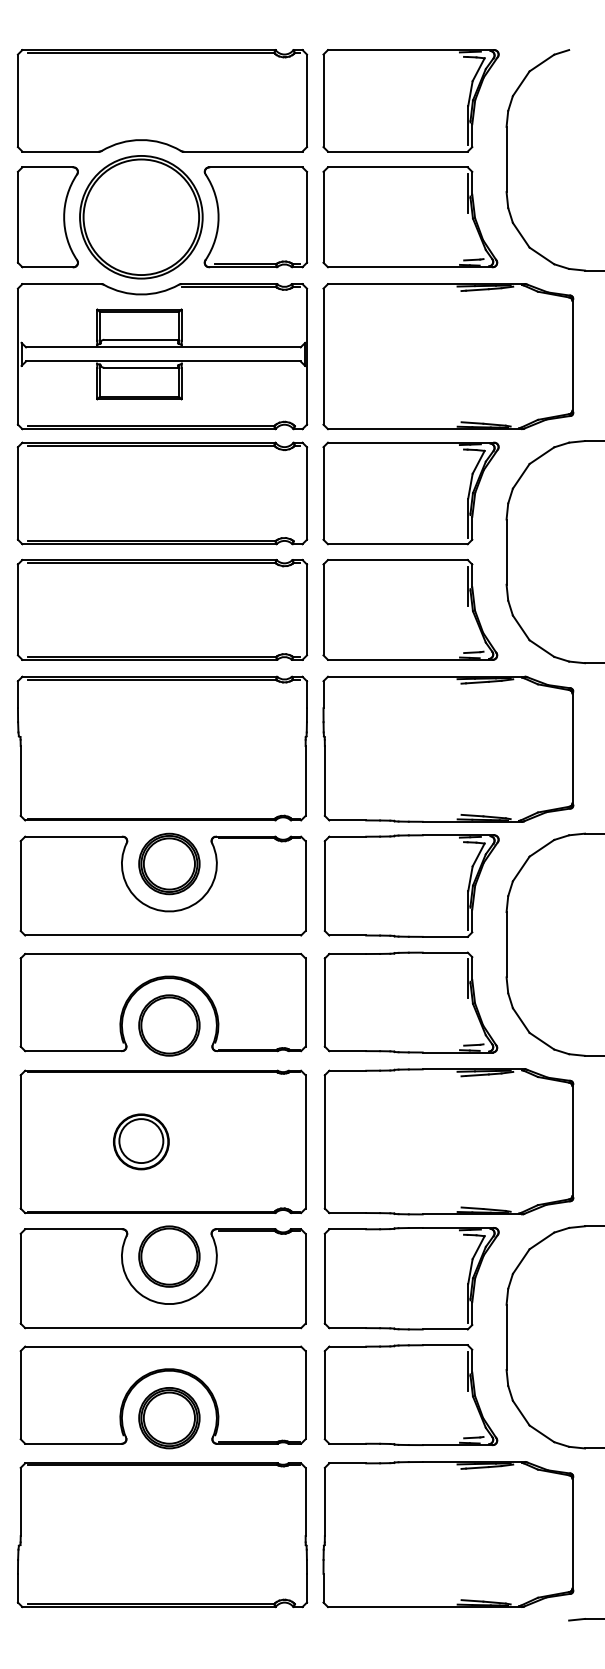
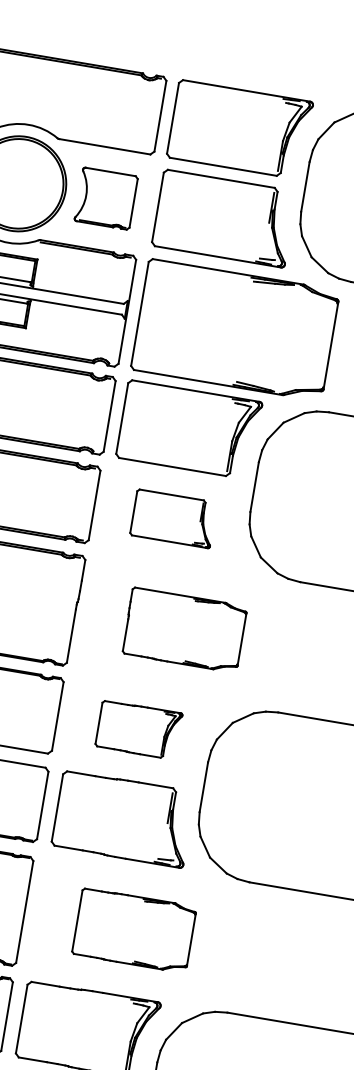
part: (255, 217) -> (105, 198), size x0.7
part: (410, 609) -> (173, 518), size x0.6
part: (448, 748) -> (184, 629), size x0.6
part: (411, 885) -> (138, 729), size x0.6
part: (448, 1141) -> (134, 930), size x0.6

